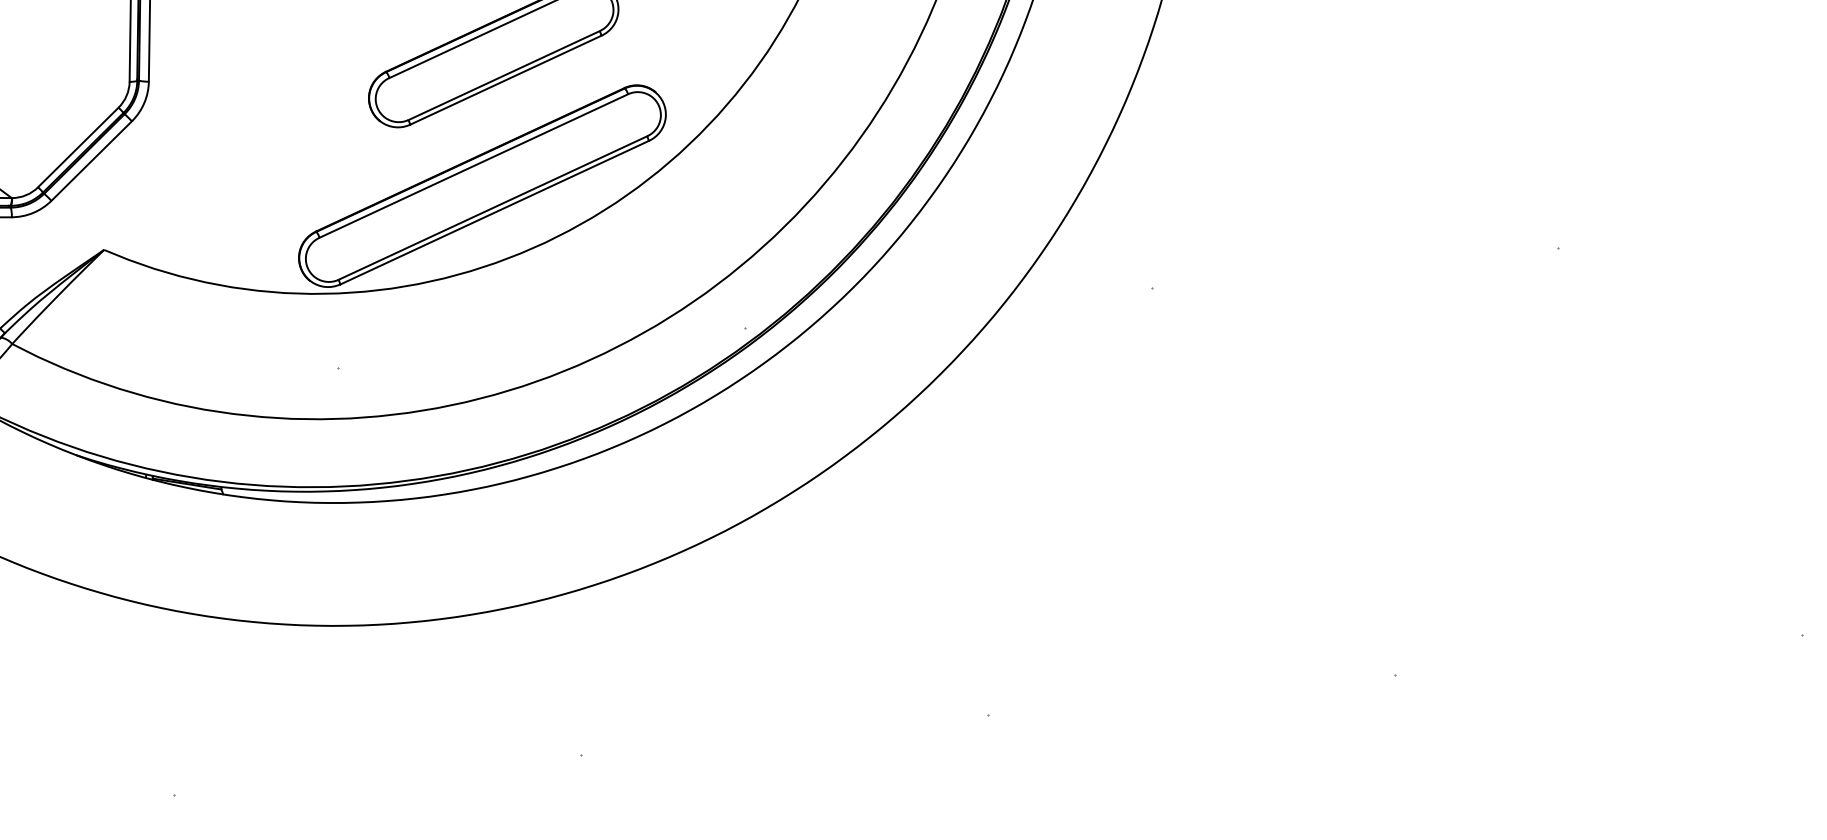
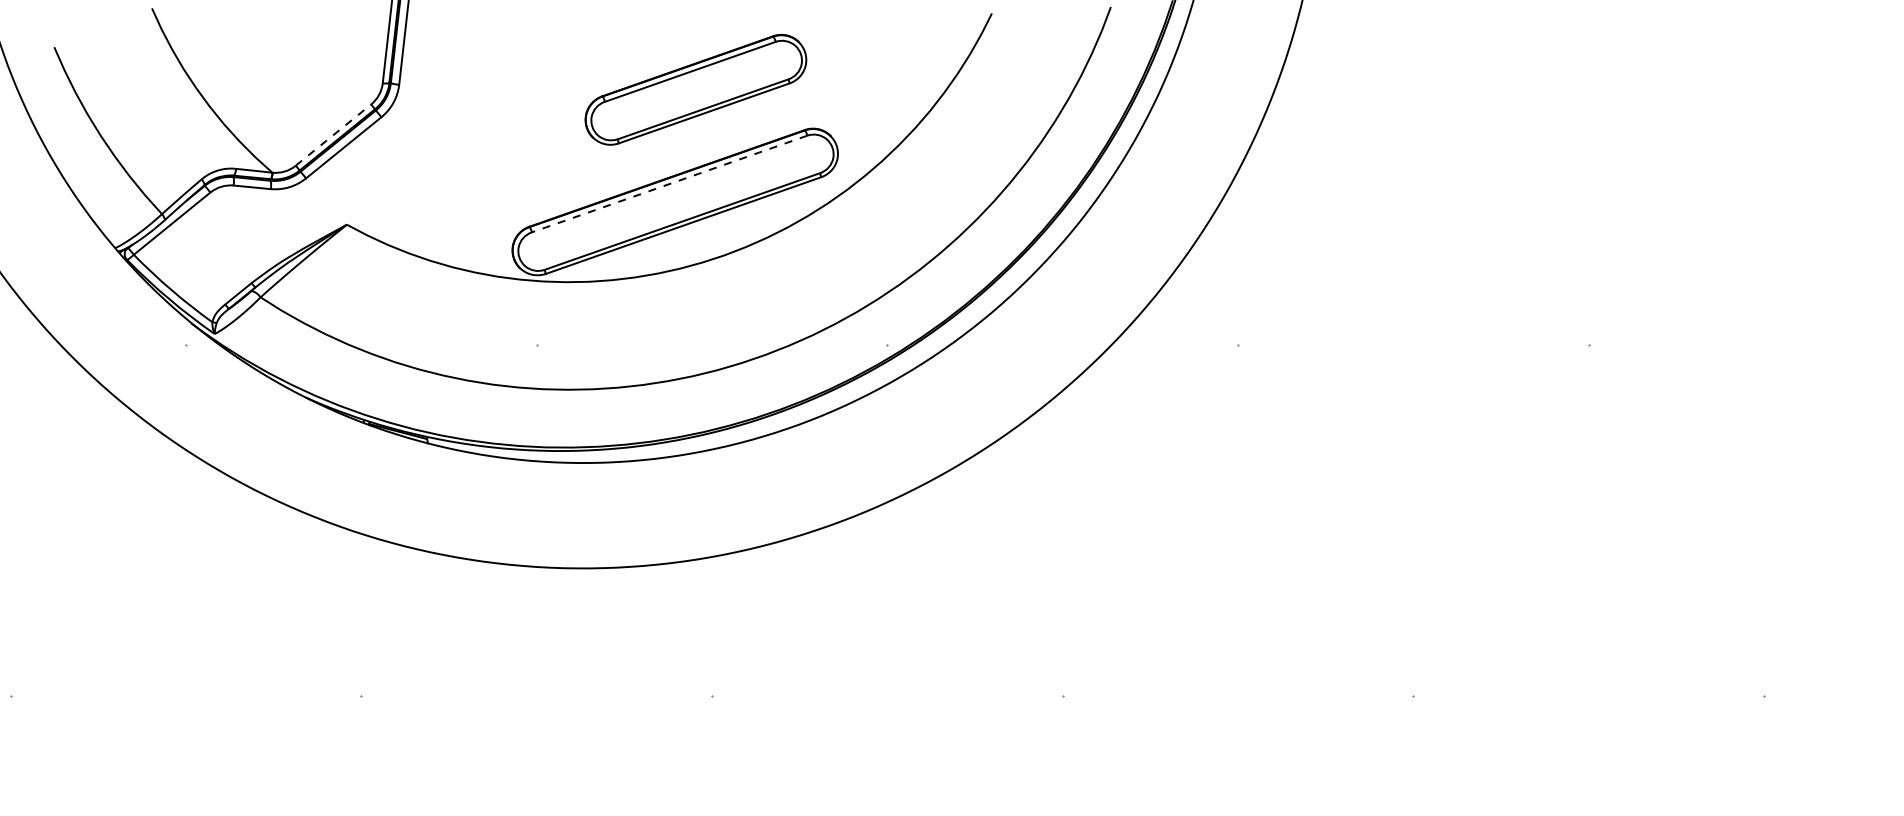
line: (78, 147) -> (333, 135), solid -> dashed
line: (473, 166) -> (669, 184), solid -> dashed

